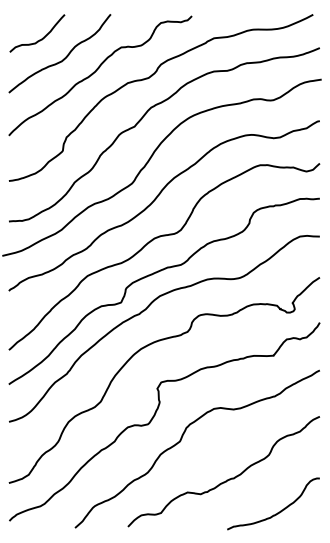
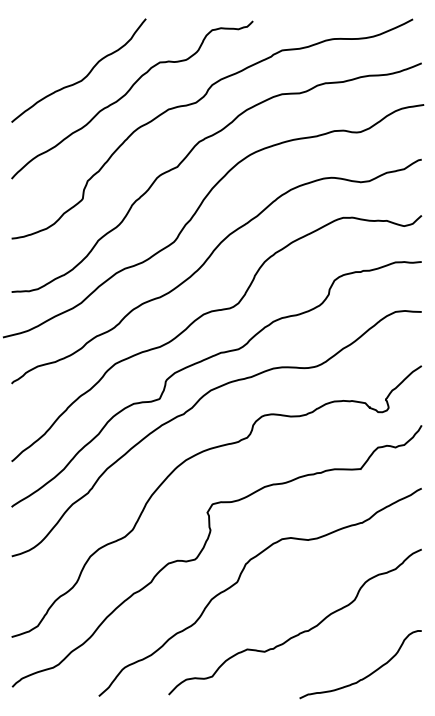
curve: (40, 39) -> (53, 51), removed

